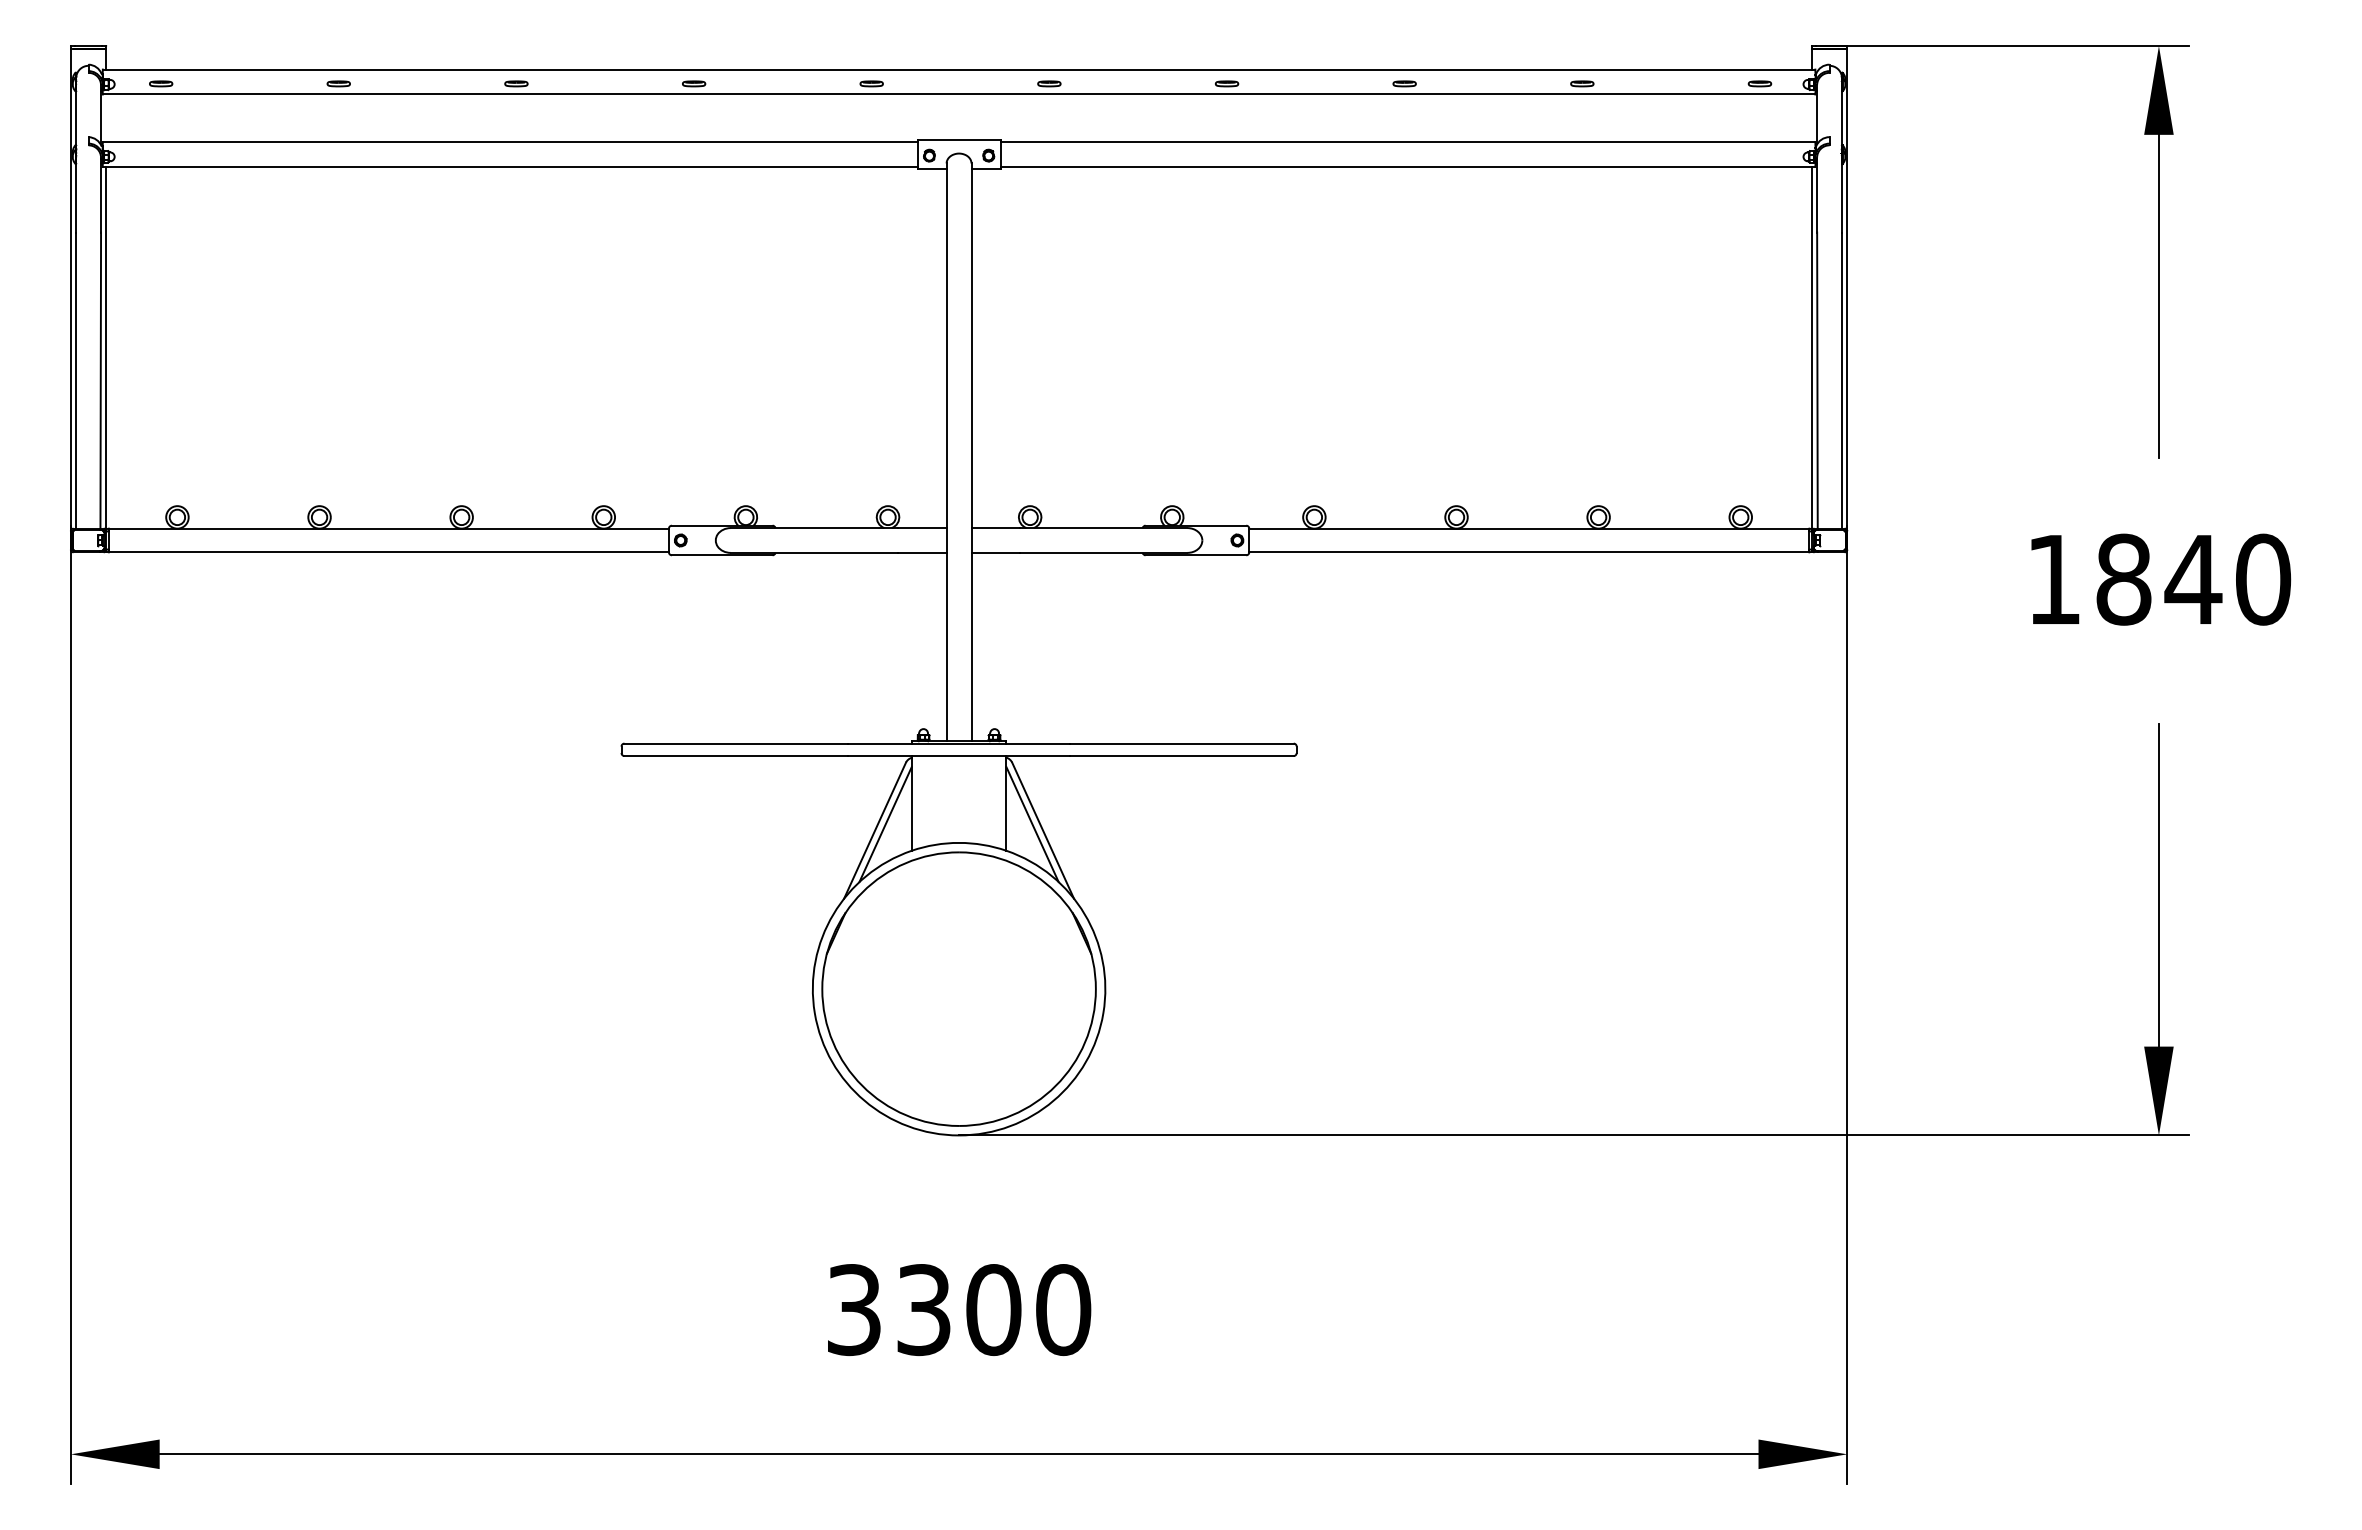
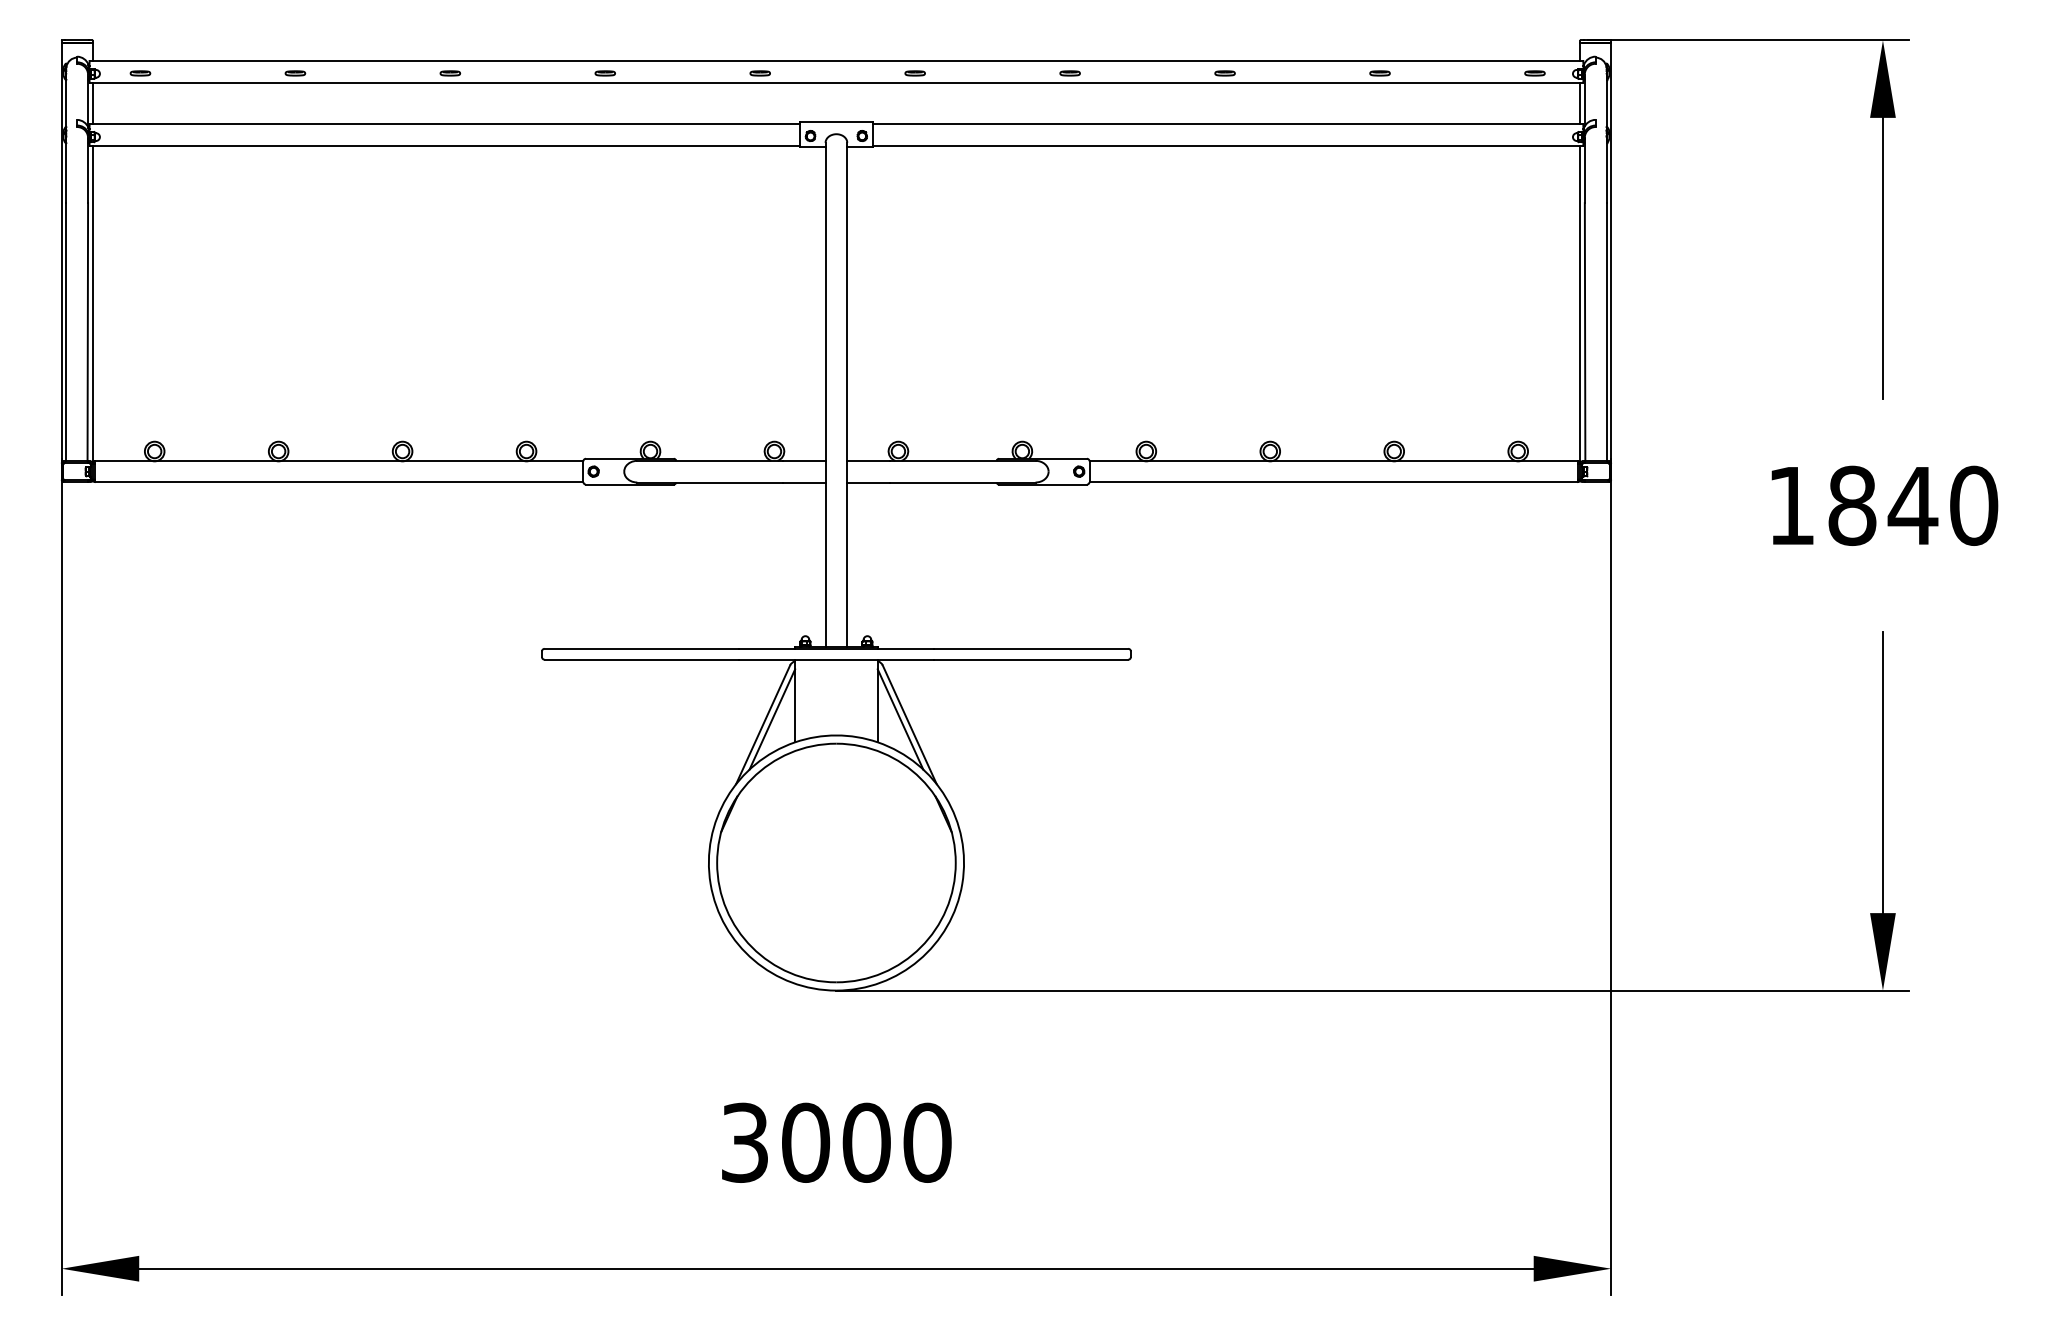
line: (106, 118) -> (92, 103), added
line: (1811, 118) -> (1579, 103), added
text: (923, 1310) -> (805, 1143), 3300 -> 3000

